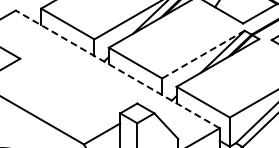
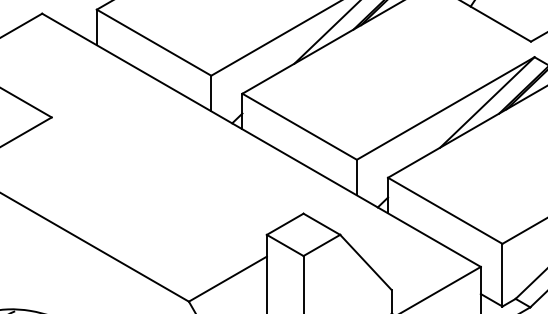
line: (203, 54) -> (445, 108), dashed -> solid
line: (117, 69) -> (260, 140), dashed -> solid

